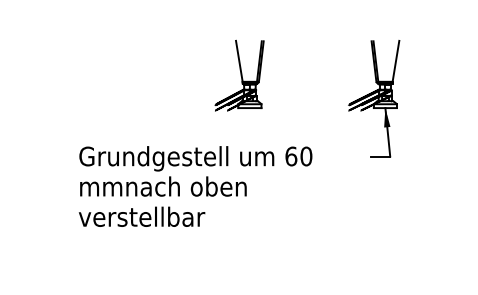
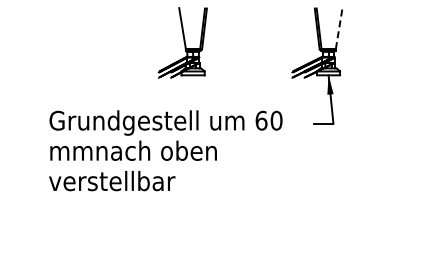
line: (395, 61) -> (338, 28), solid -> dashed
text: (195, 186) -> (165, 150), moved

